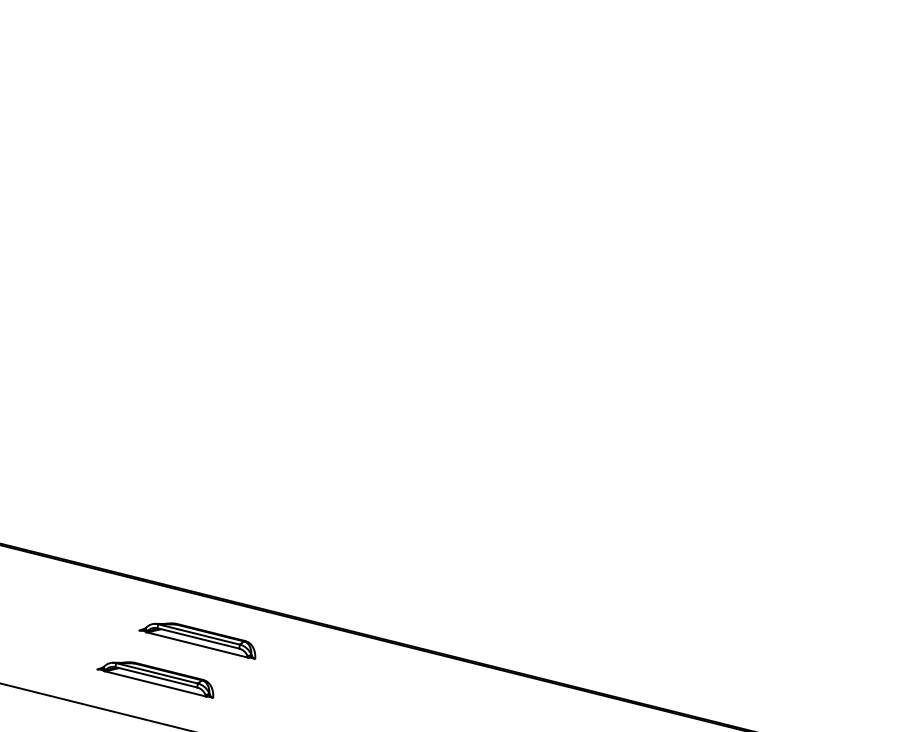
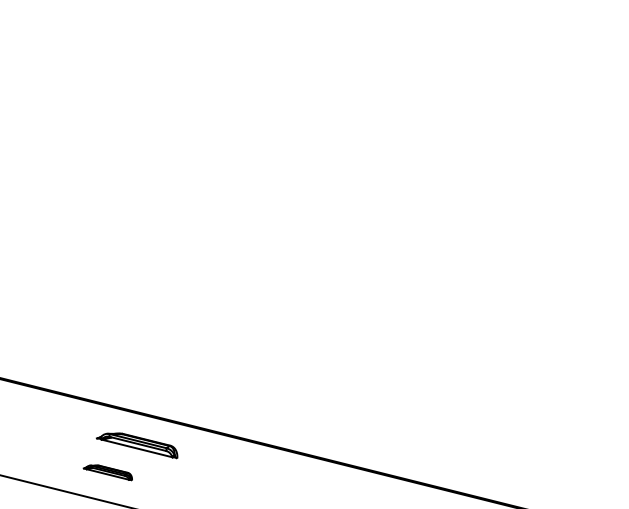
part: (154, 679) -> (107, 472), size x0.6

